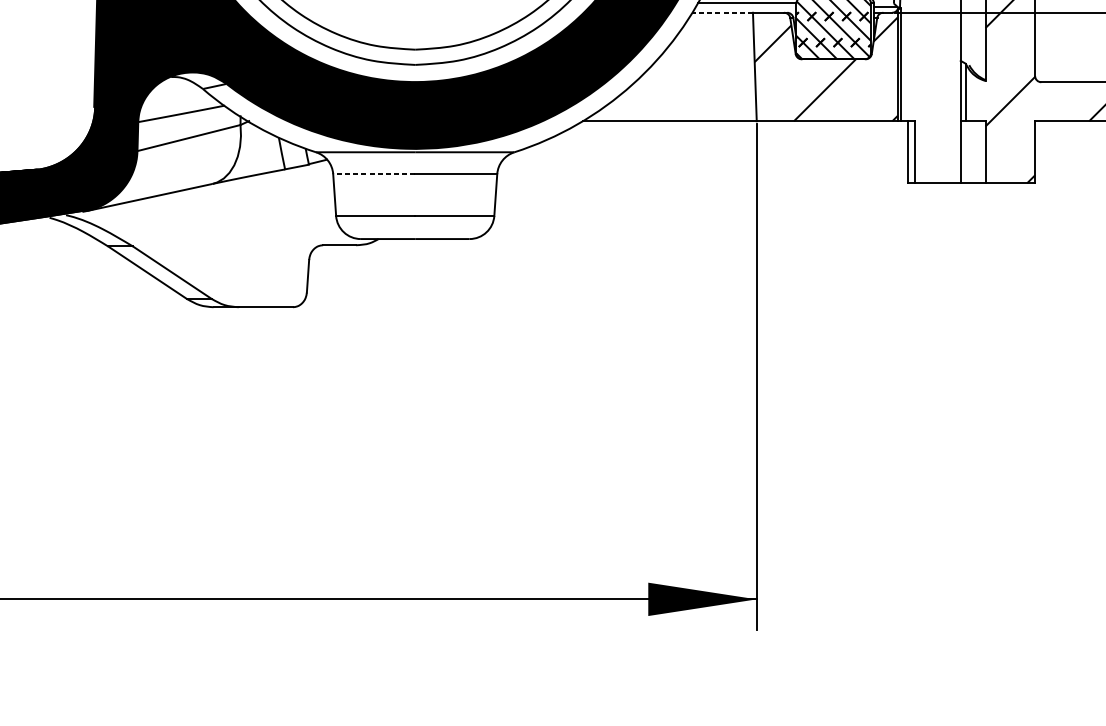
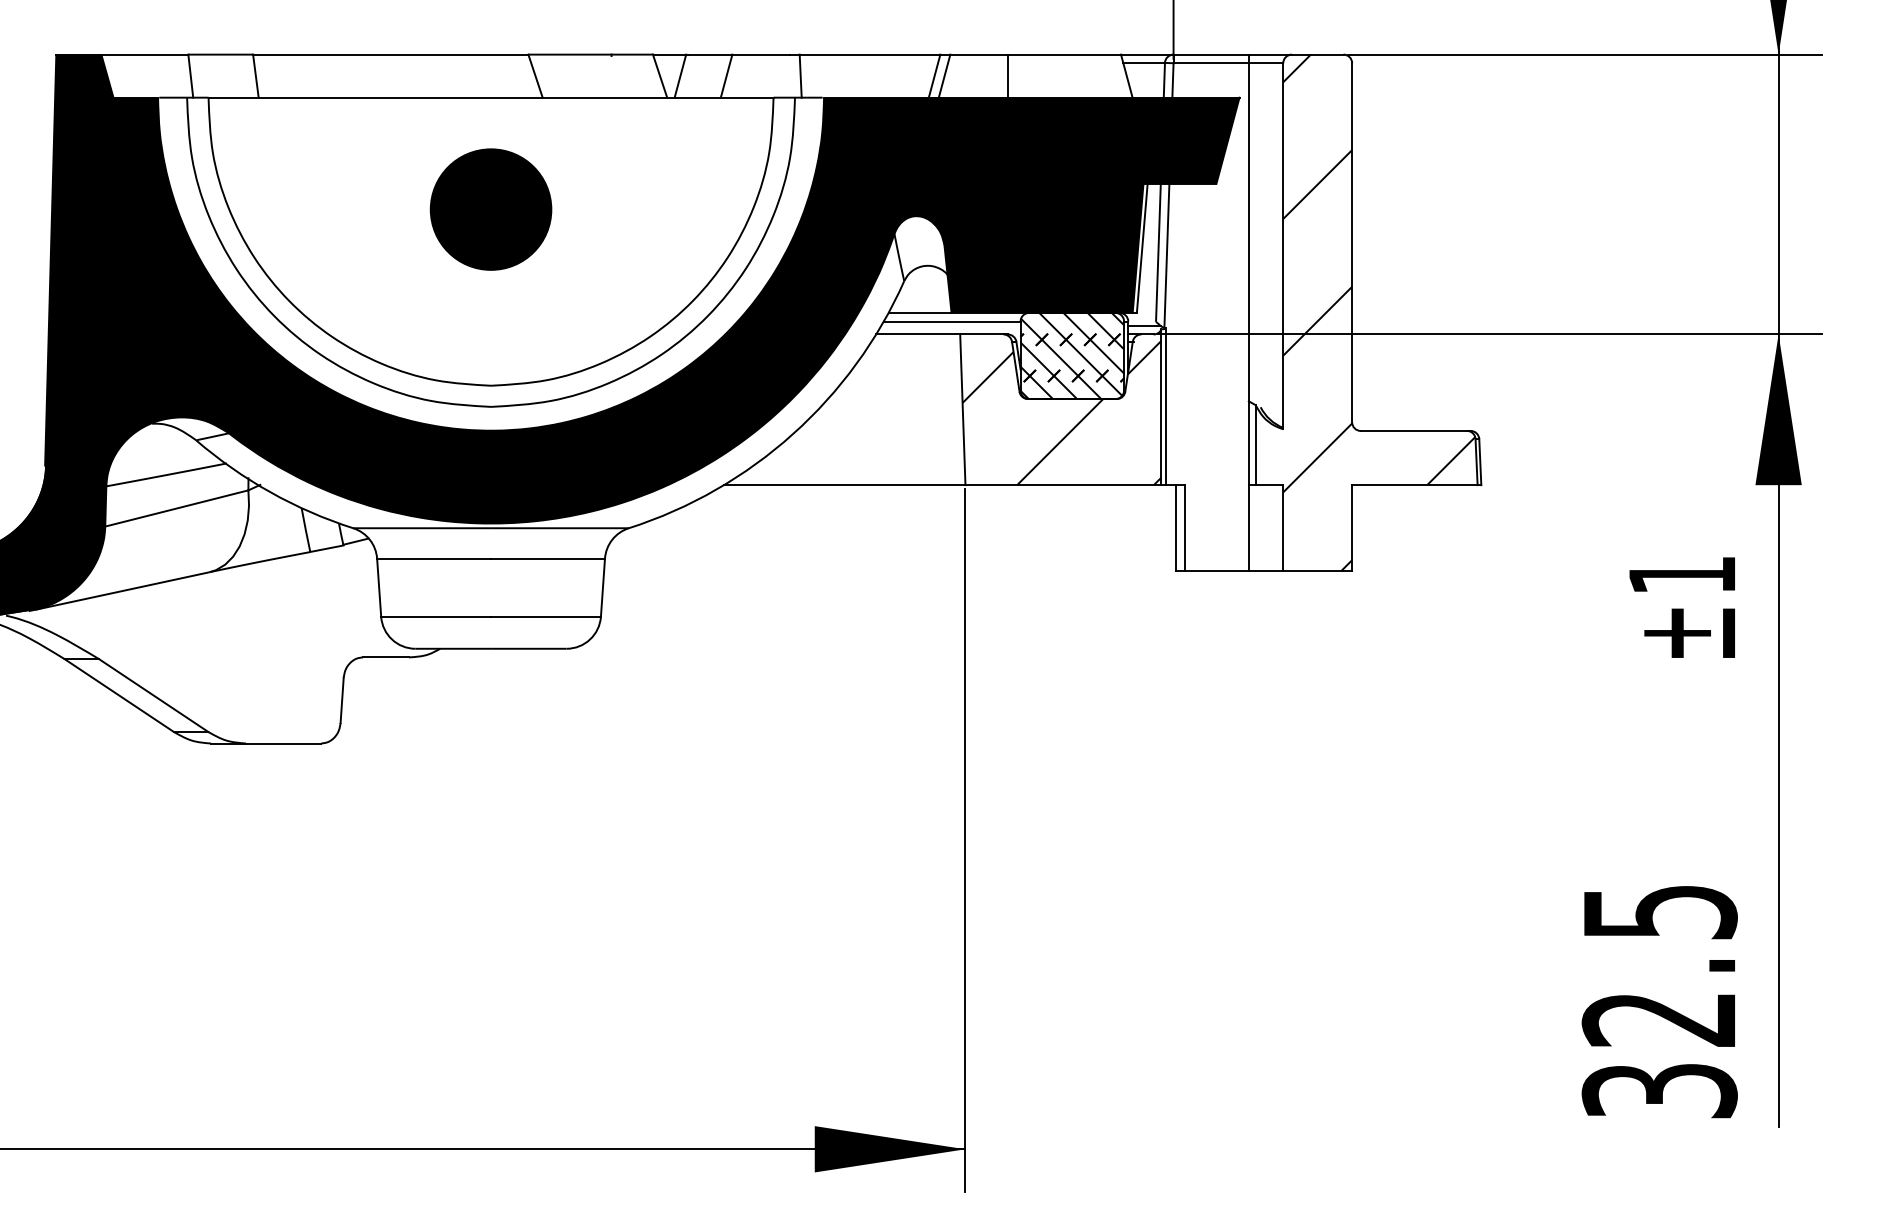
line: (722, 12) -> (917, 334), dashed -> solid
line: (374, 174) -> (434, 558), dashed -> solid

